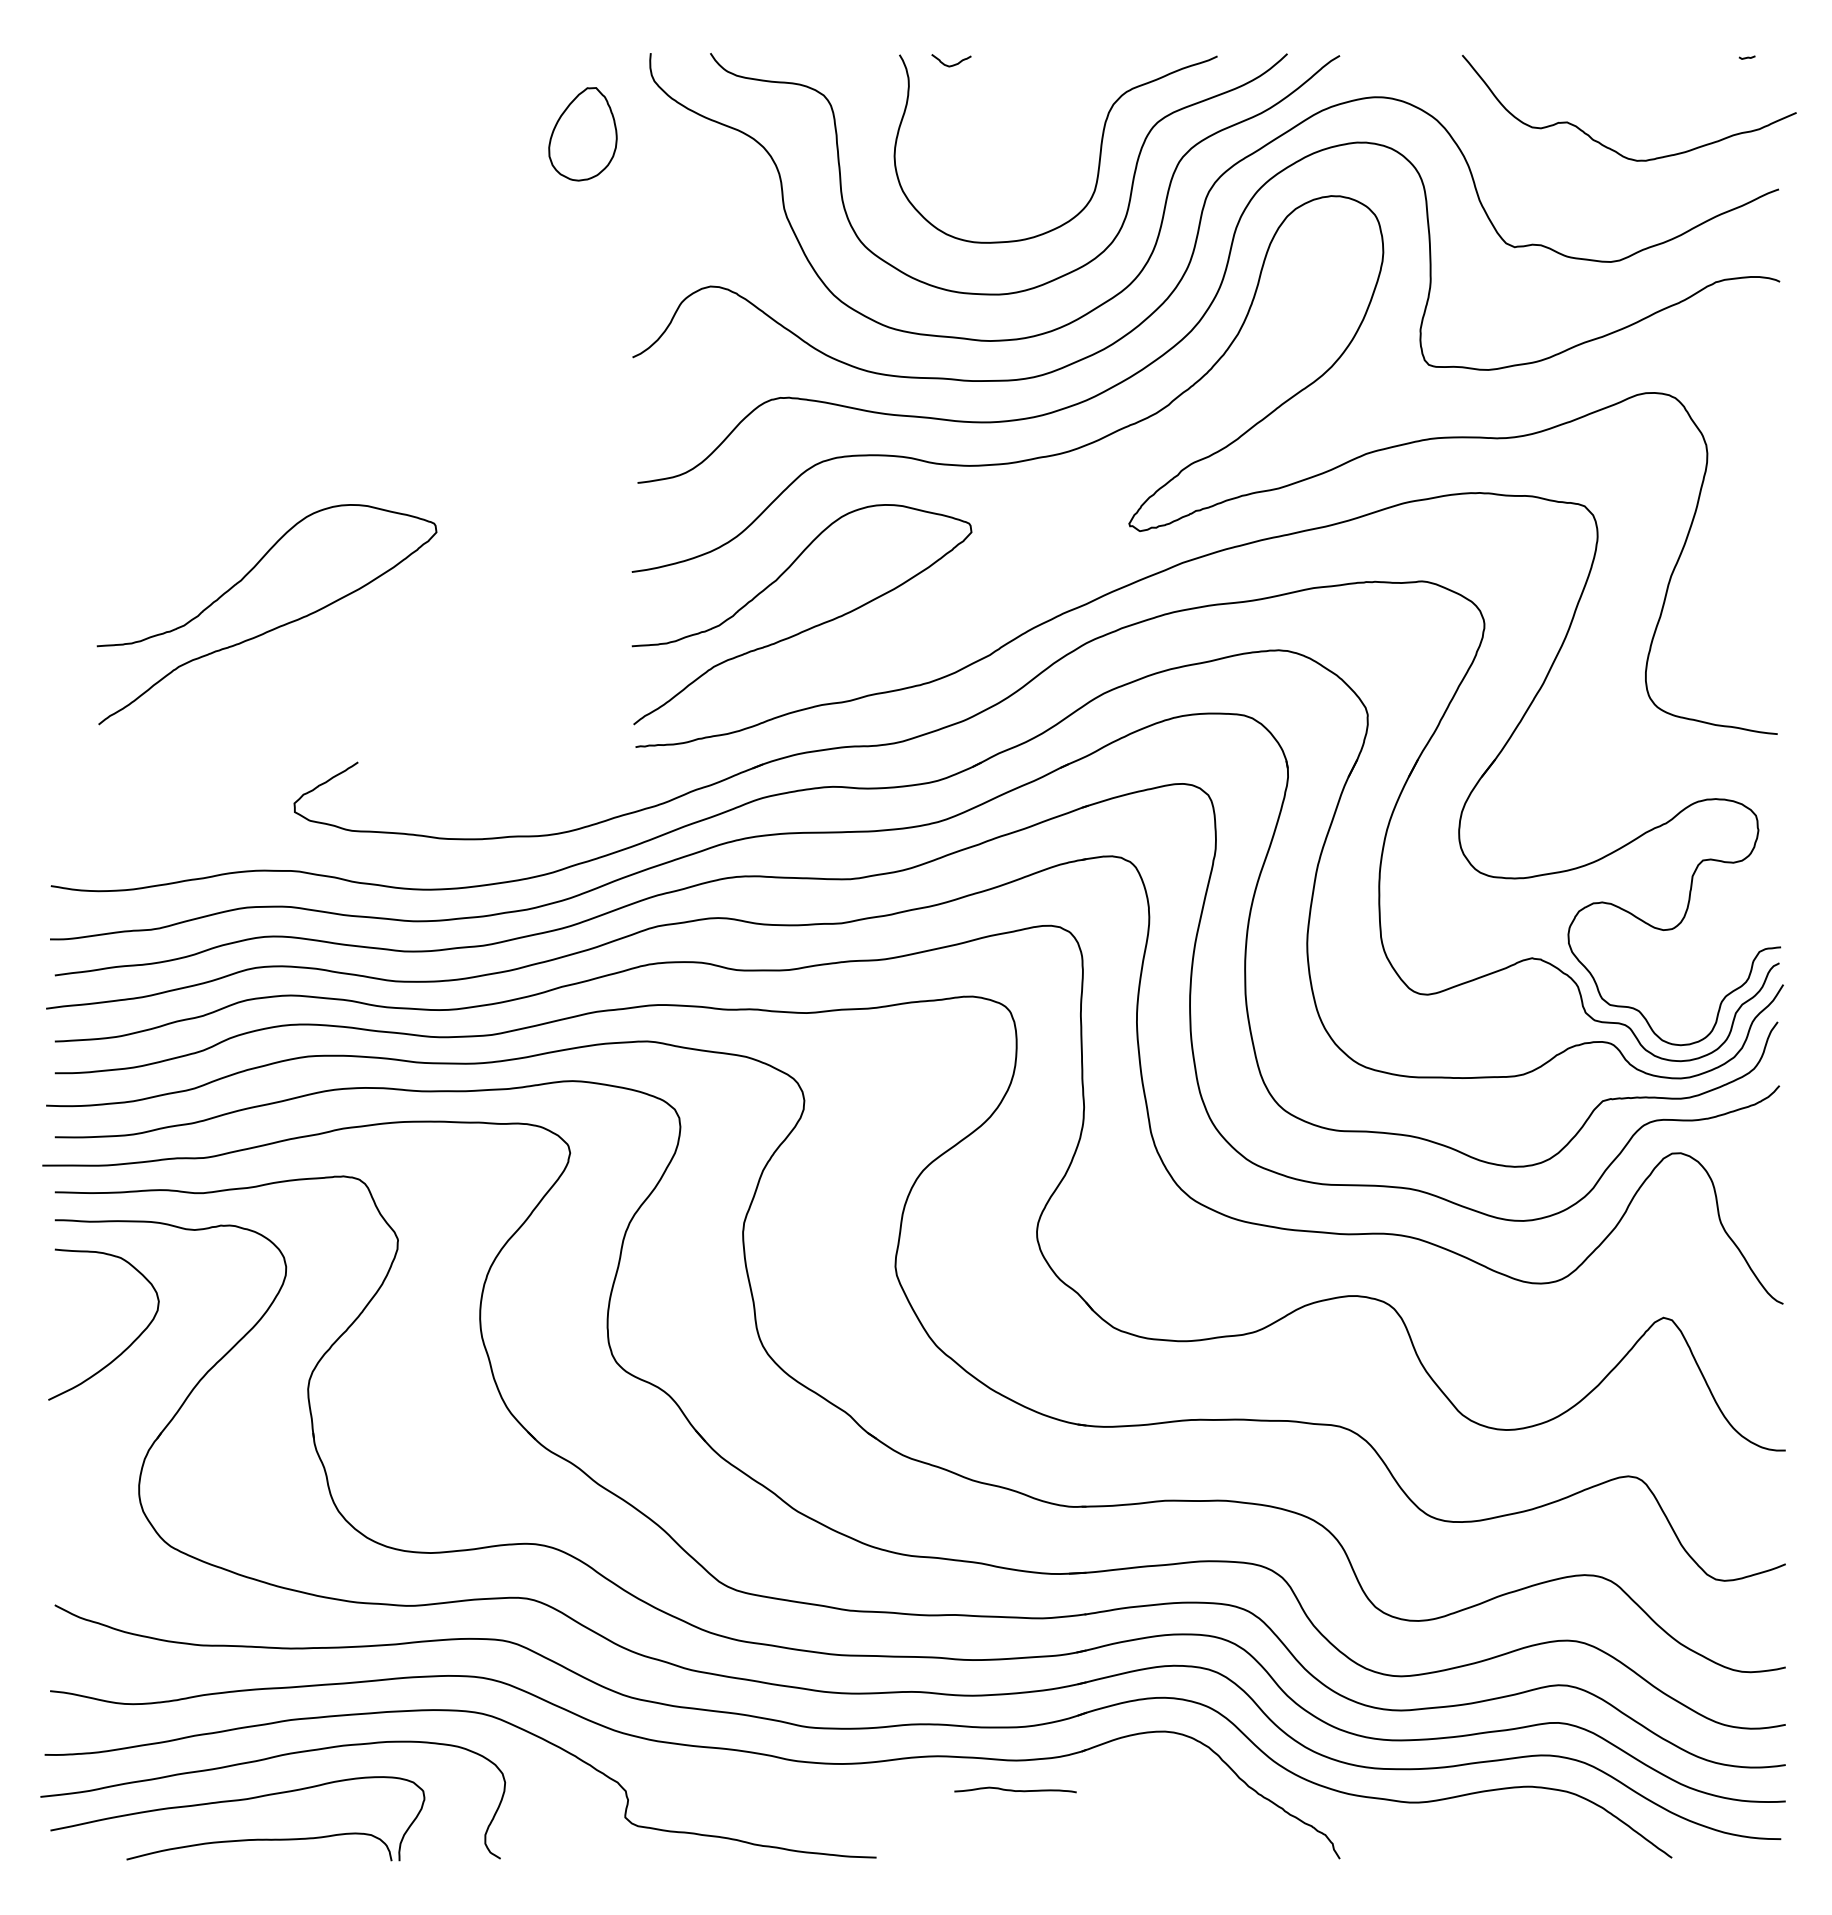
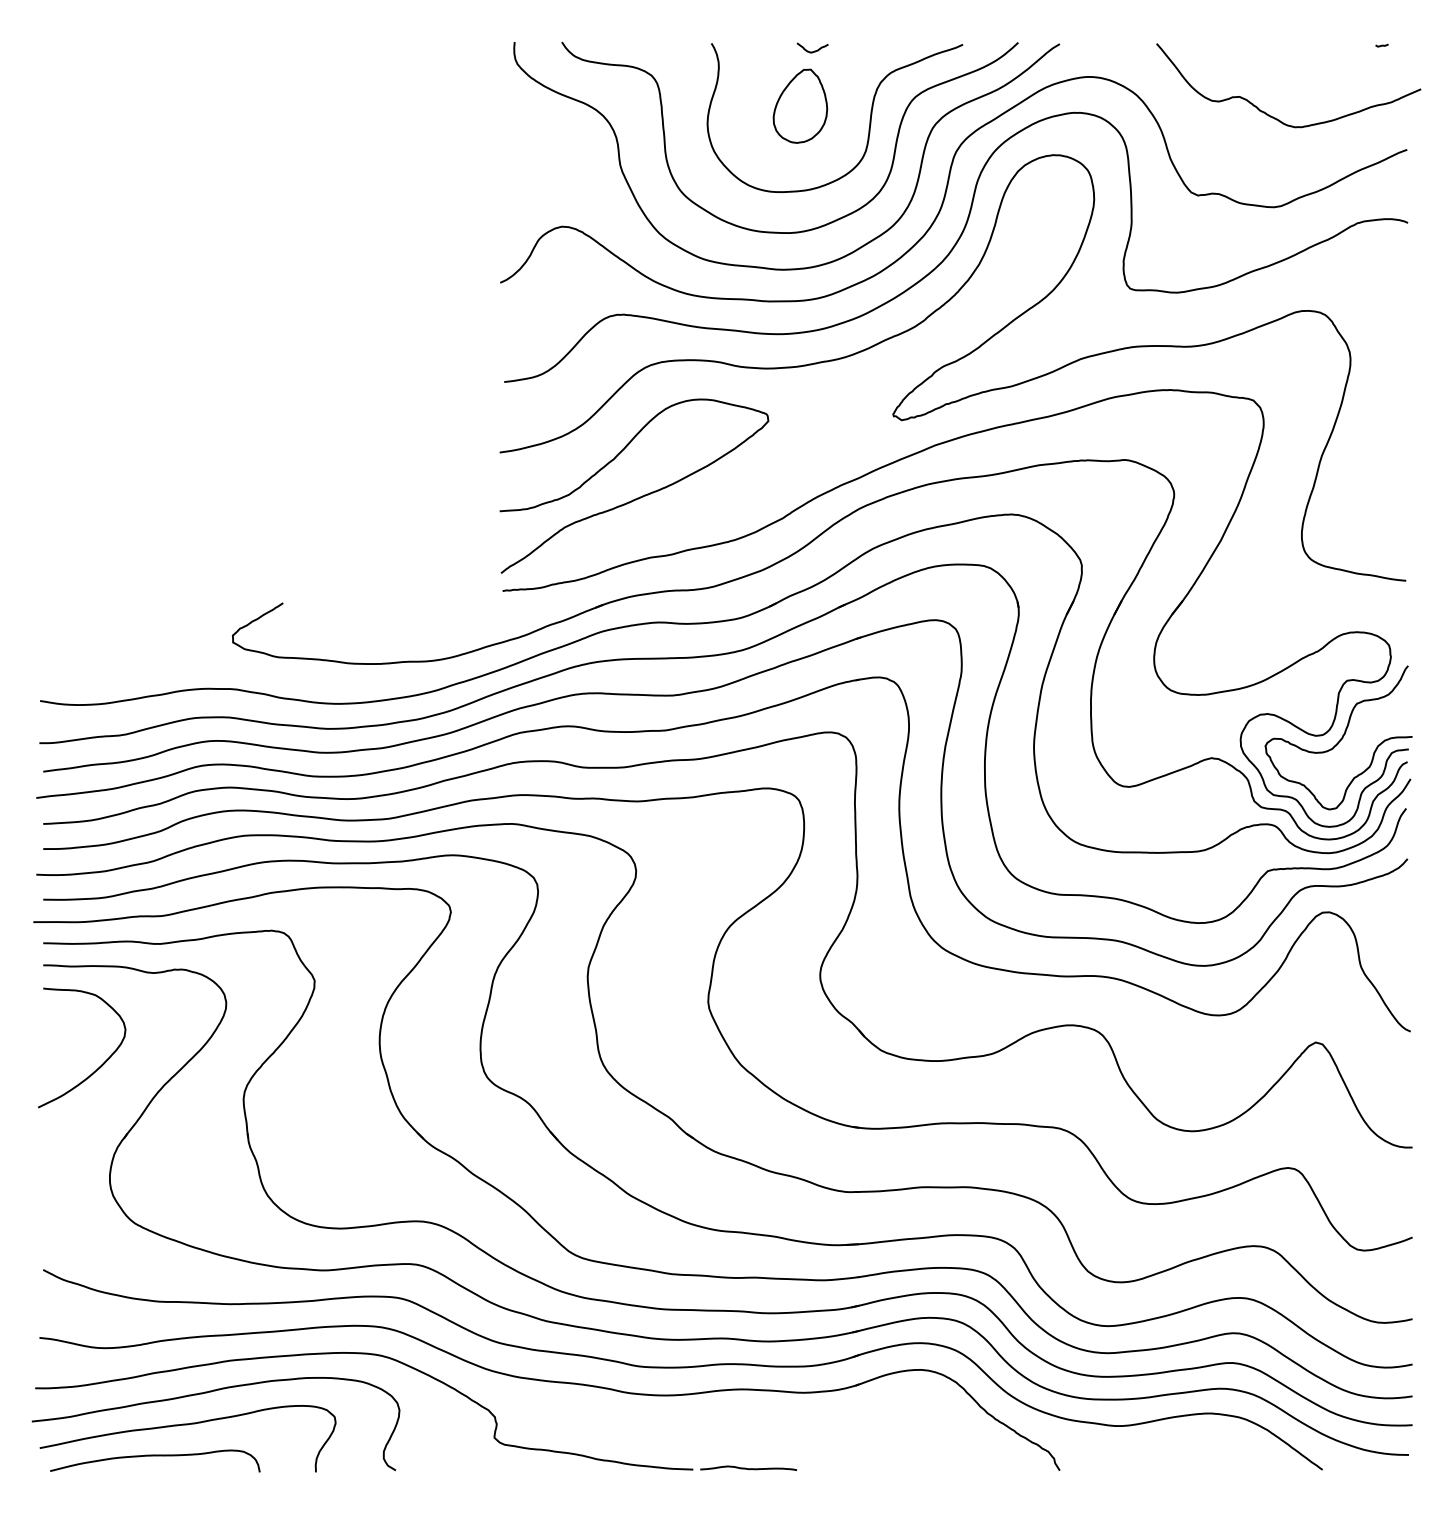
curve: (952, 64) -> (813, 51), moved
part: (582, 134) -> (800, 106), moved
curve: (272, 628) -> (215, 497), removed
curve: (1694, 934) -> (1340, 739), added
curve: (1015, 1790) -> (748, 1468), moved
curve: (259, 1840) -> (155, 1456), moved

